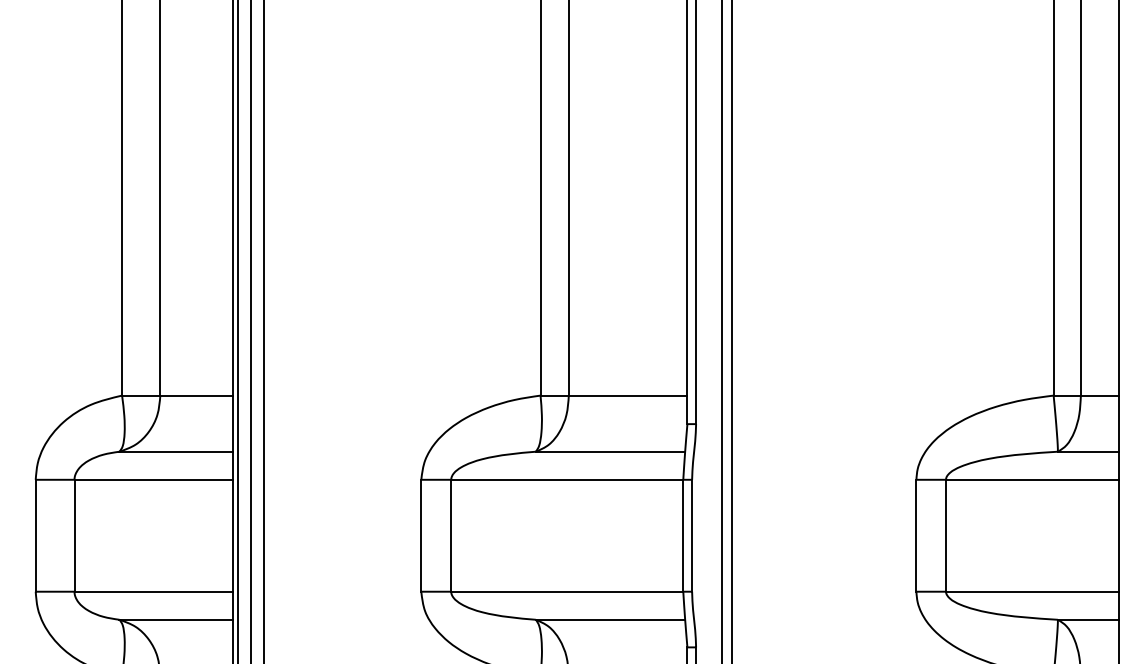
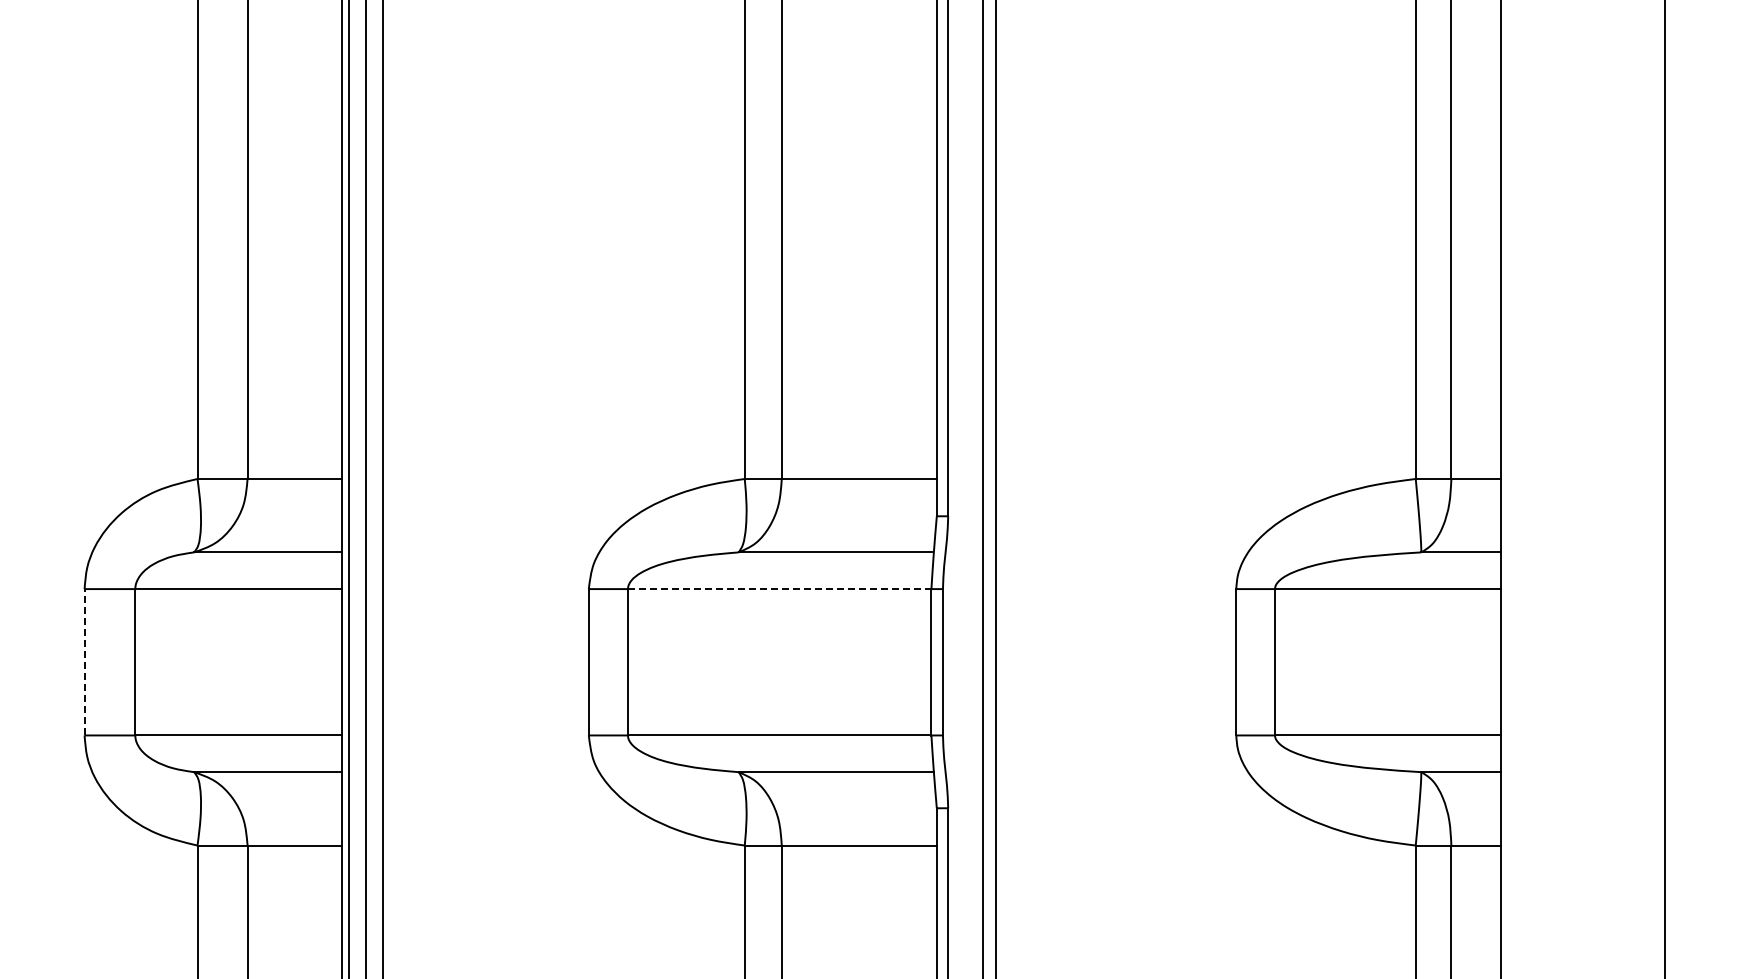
line: (567, 480) -> (779, 589), solid -> dashed
line: (35, 535) -> (84, 661), solid -> dashed

